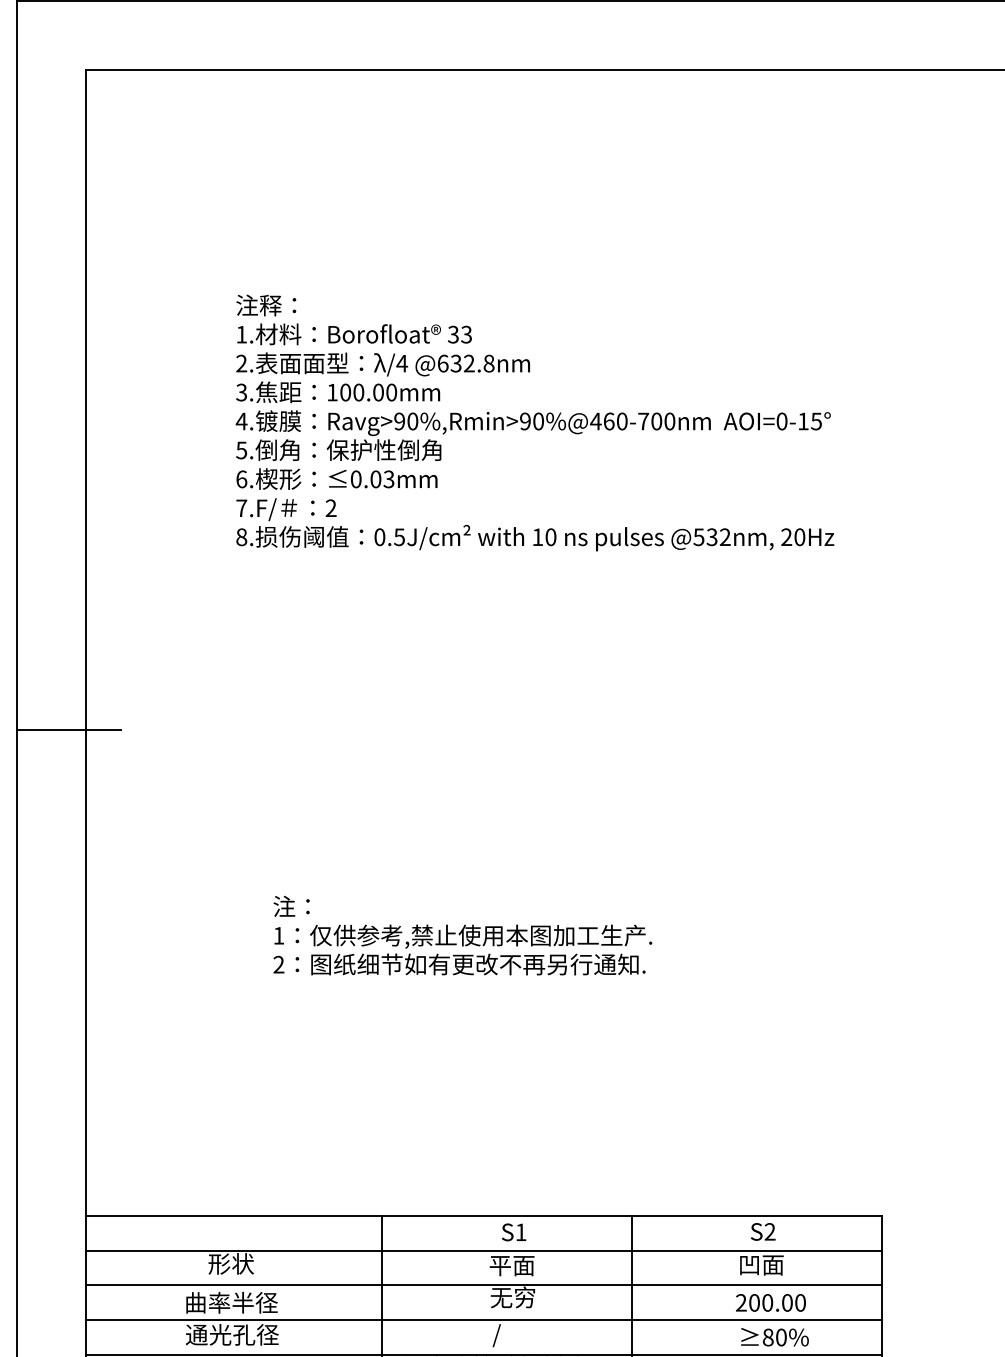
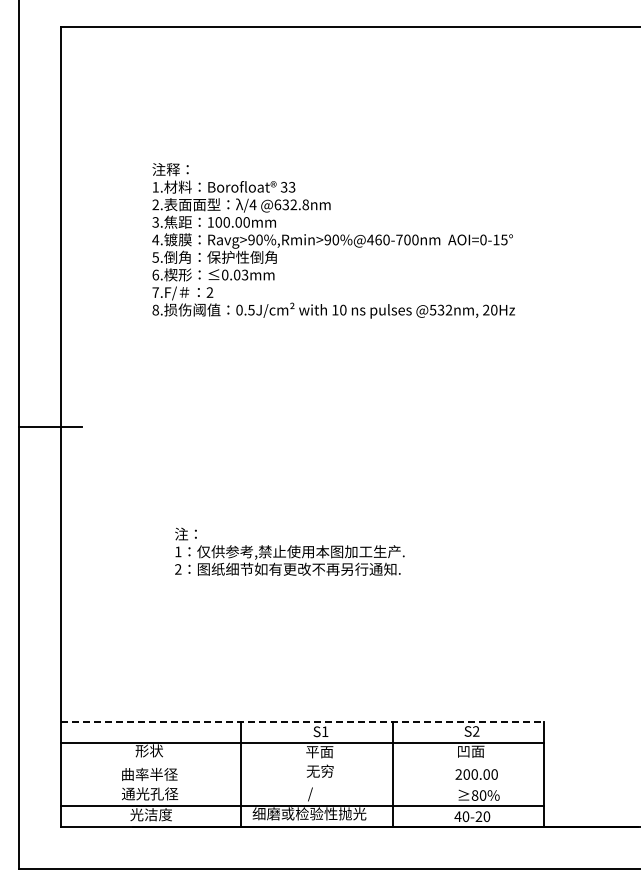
line: (485, 1215) -> (303, 721), solid -> dashed
line: (483, 1284) -> (302, 763), removed
line: (483, 1319) -> (302, 784), removed

